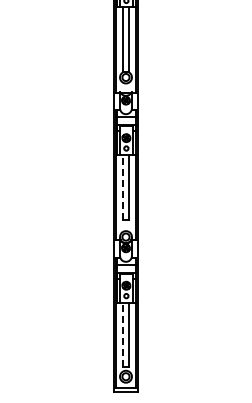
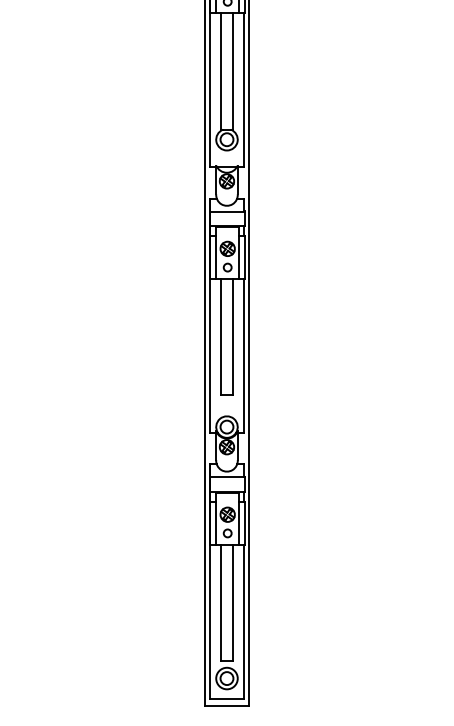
line: (122, 186) -> (220, 335), dashed -> solid
line: (122, 334) -> (220, 602), dashed -> solid

